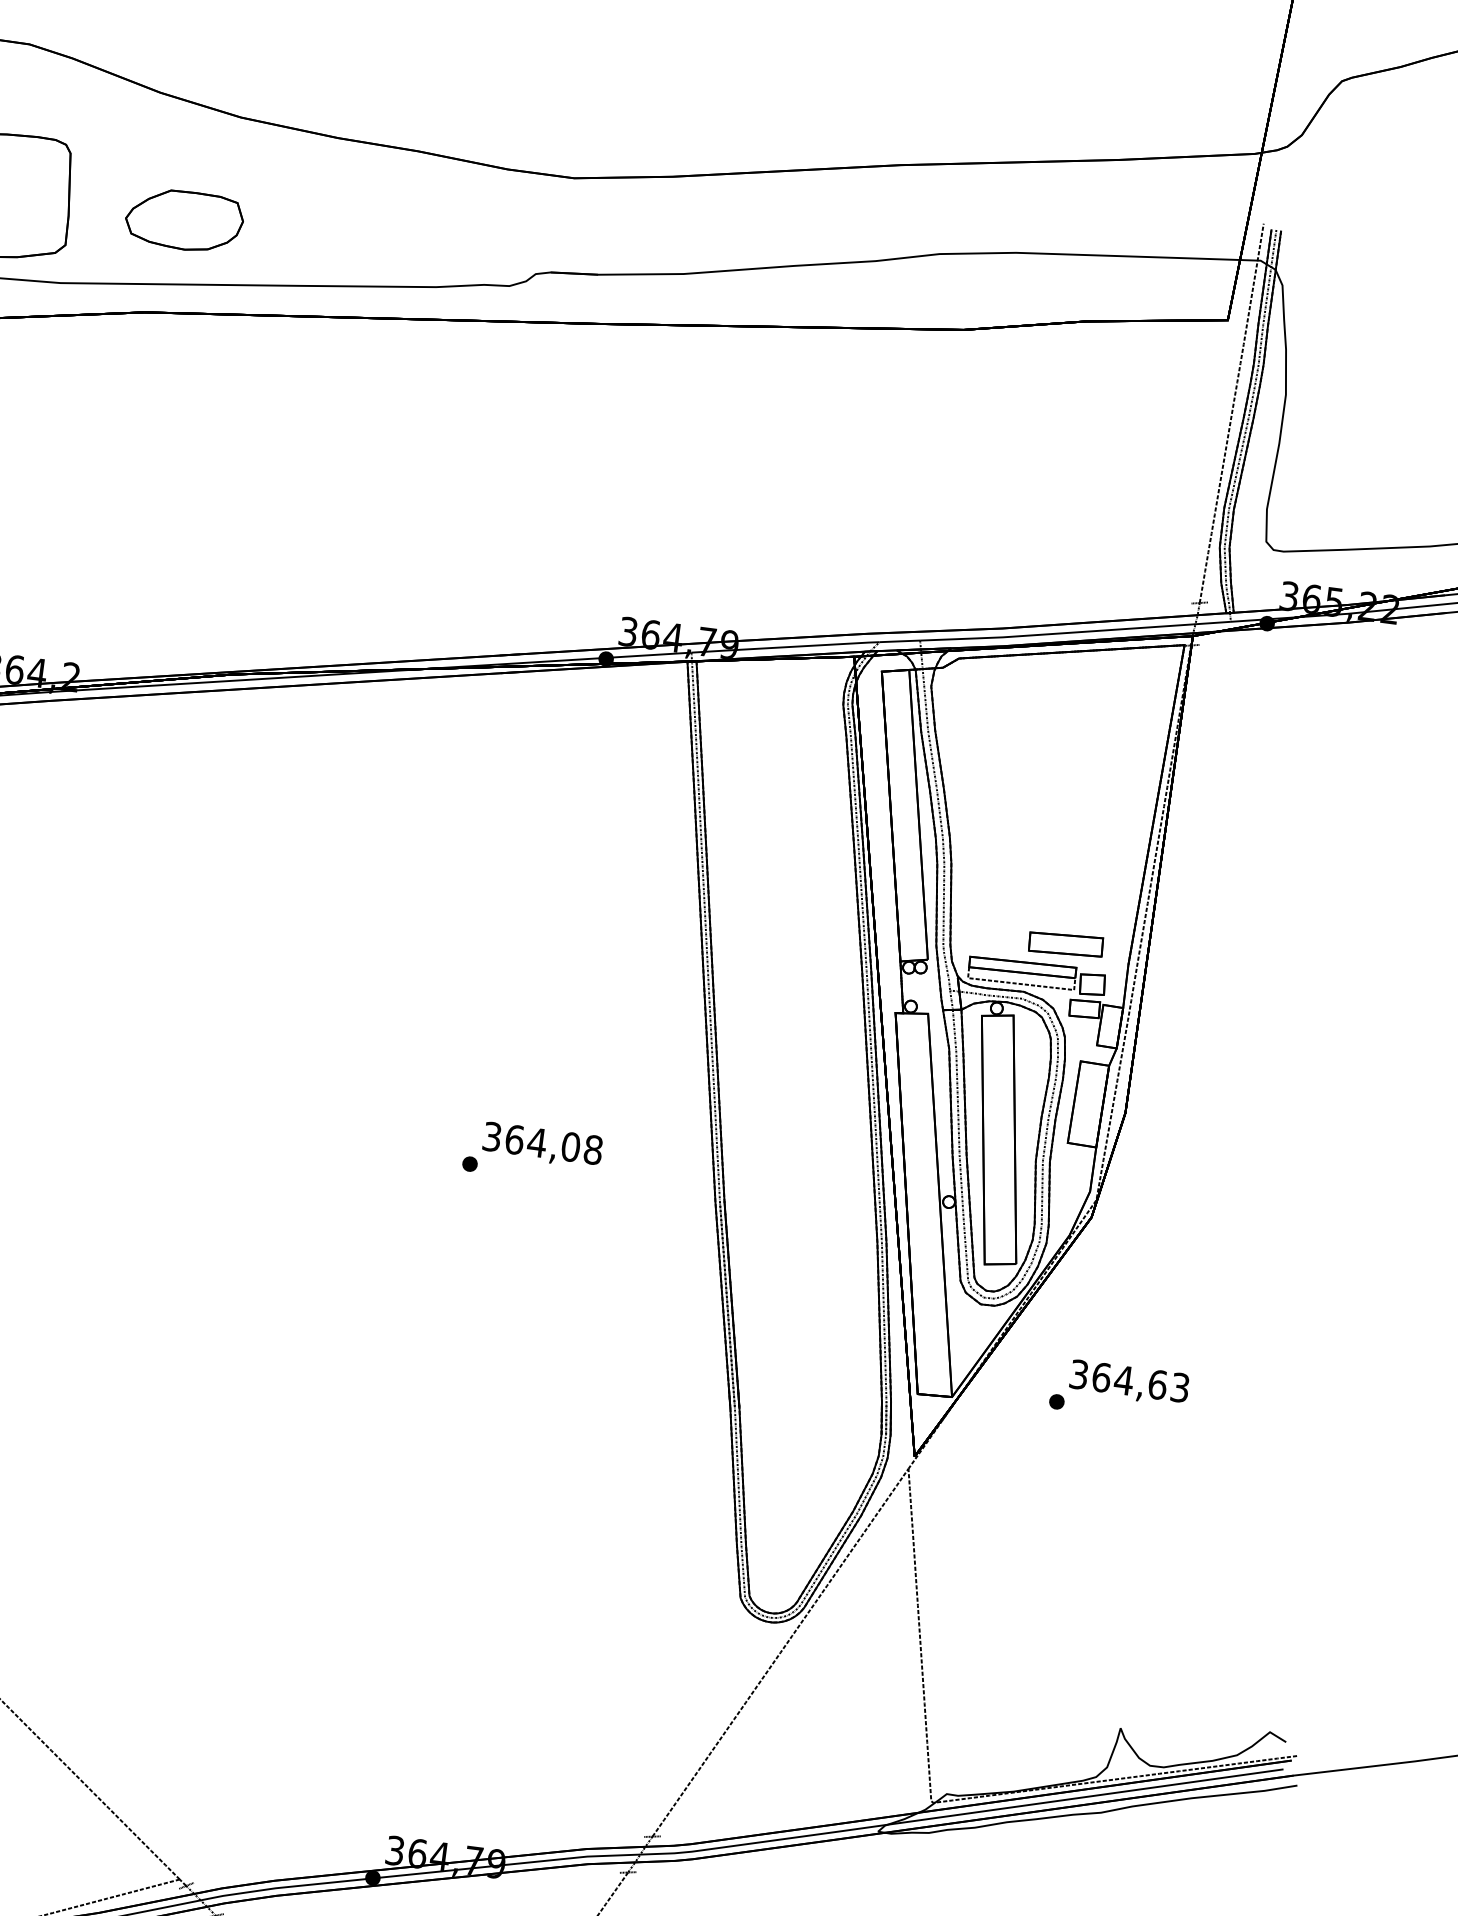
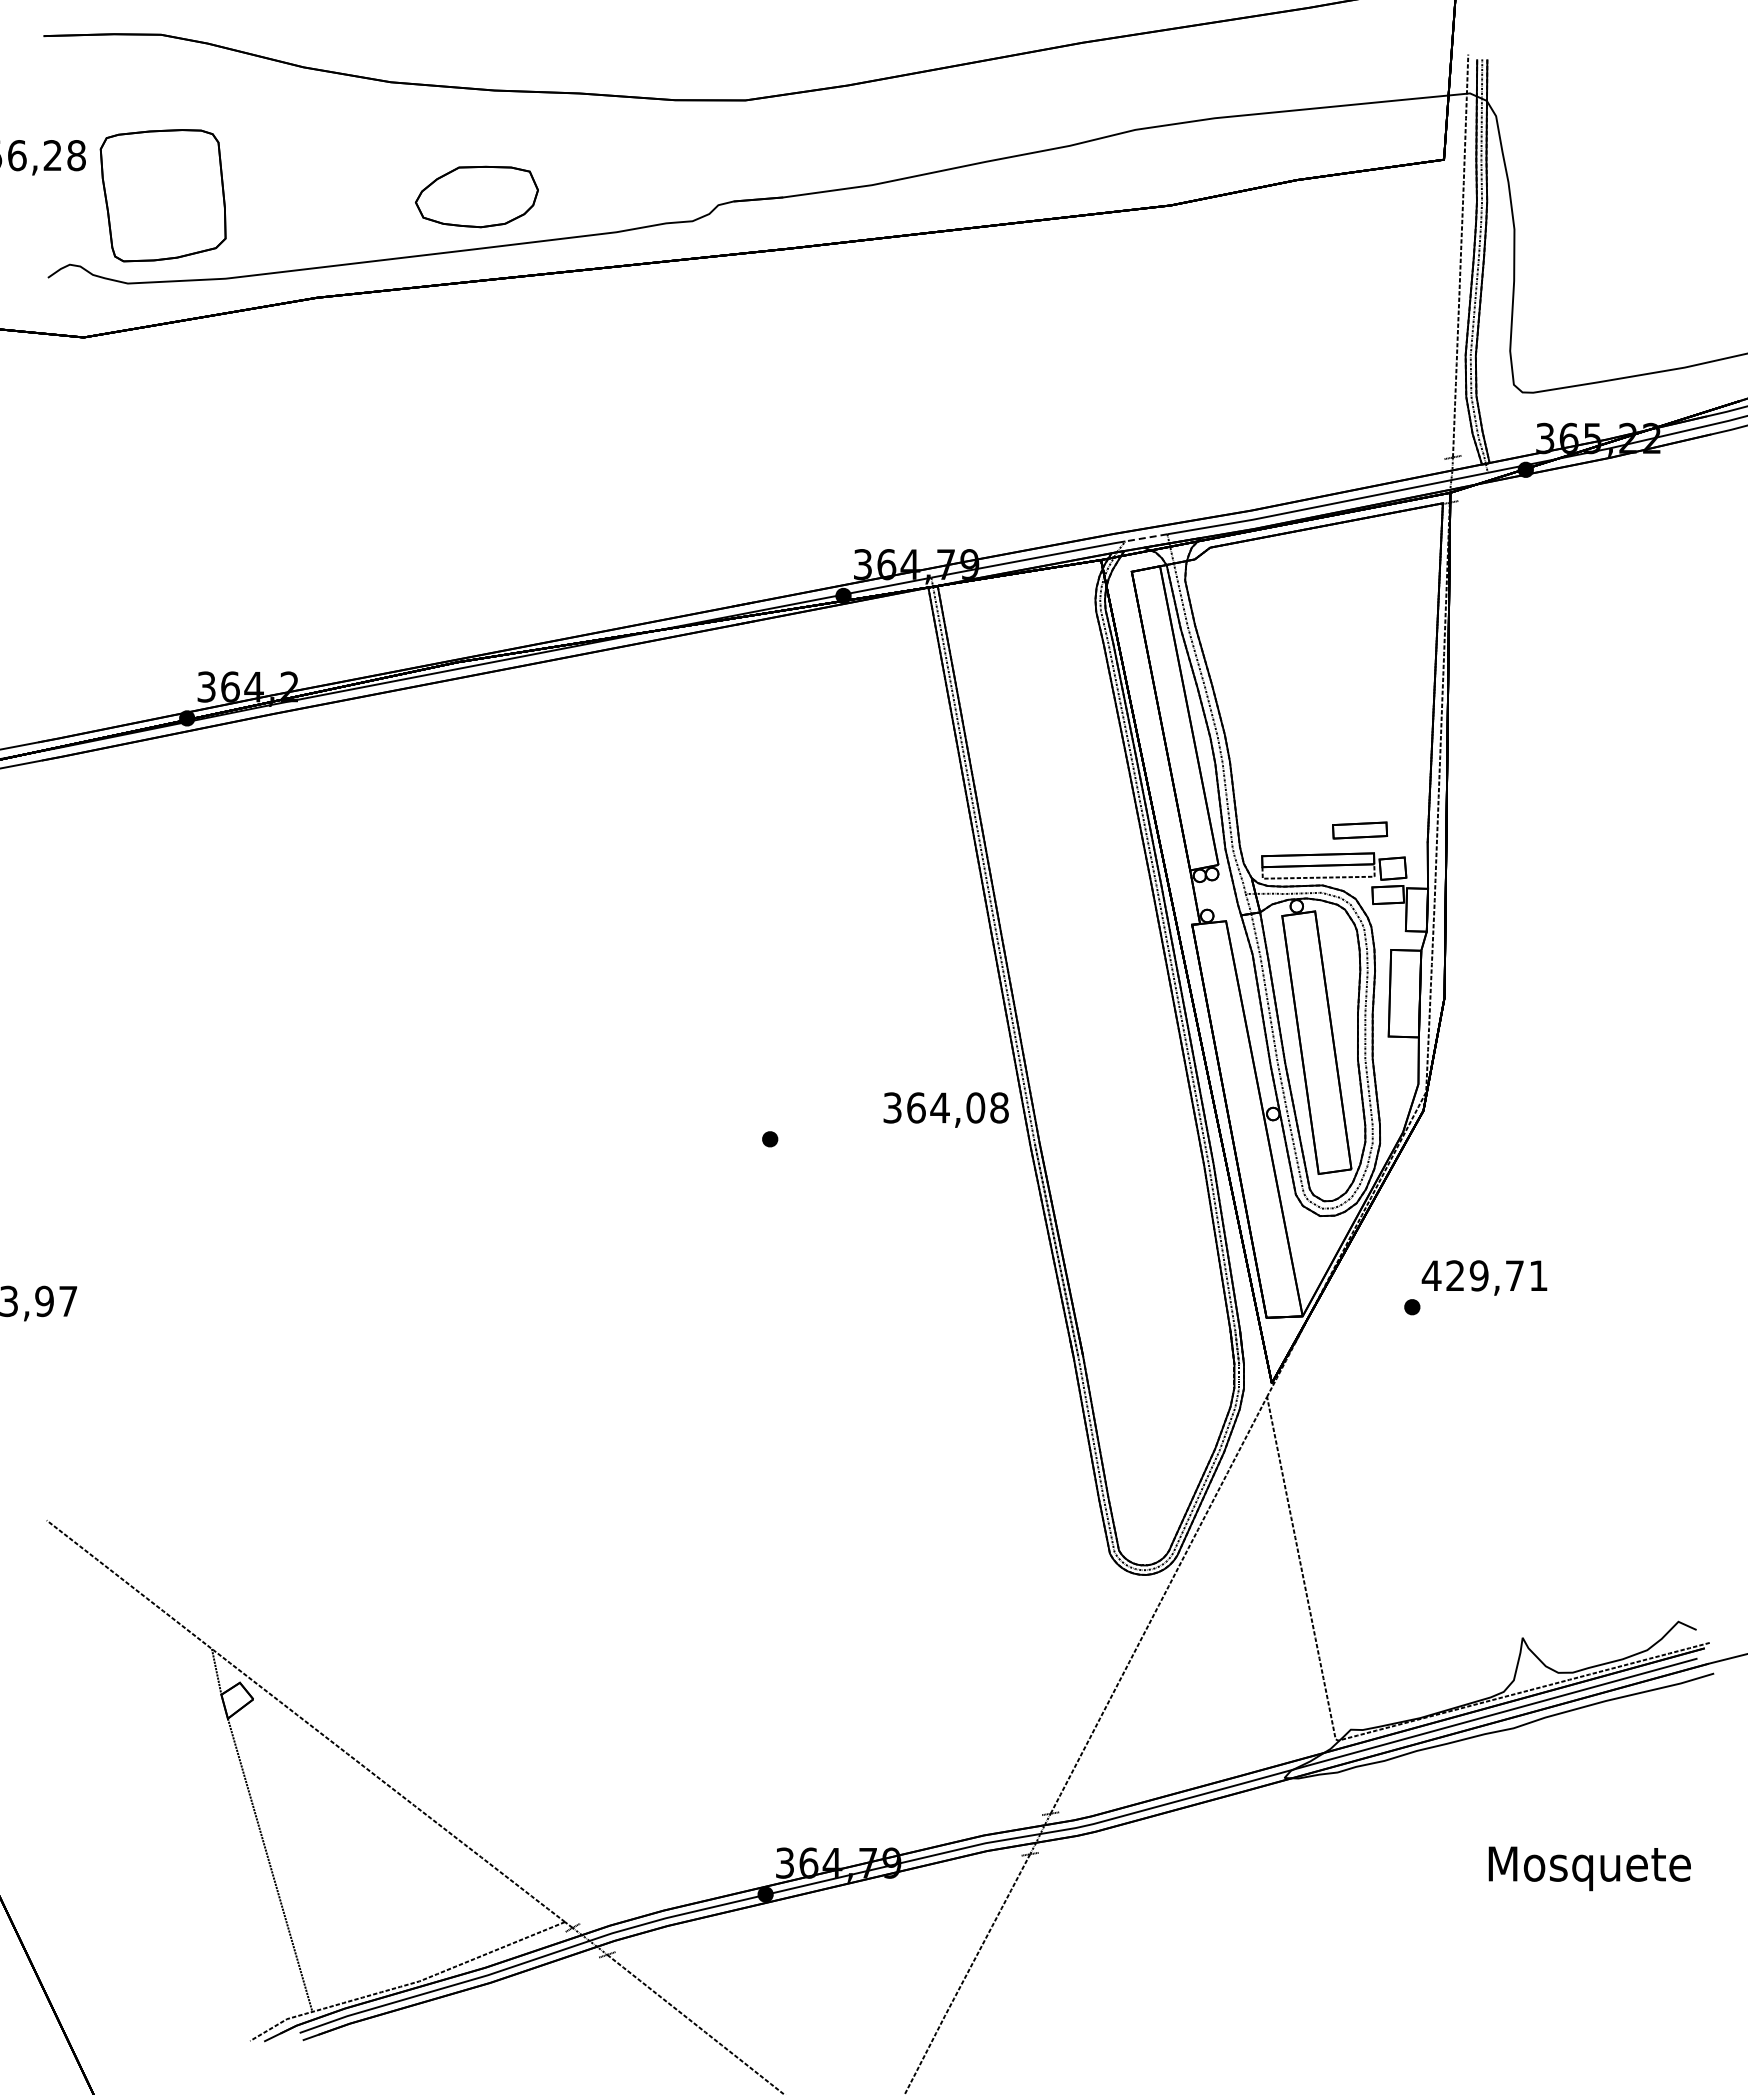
part: (184, 220) -> (476, 196), moved
line: (899, 640) -> (1145, 537), solid -> dashed
part: (1065, 944) -> (1359, 830), size x0.7
text: (542, 1144) -> (945, 1109), moved
text: (1129, 1380) -> (1484, 1275), 364,63 -> 429,71

